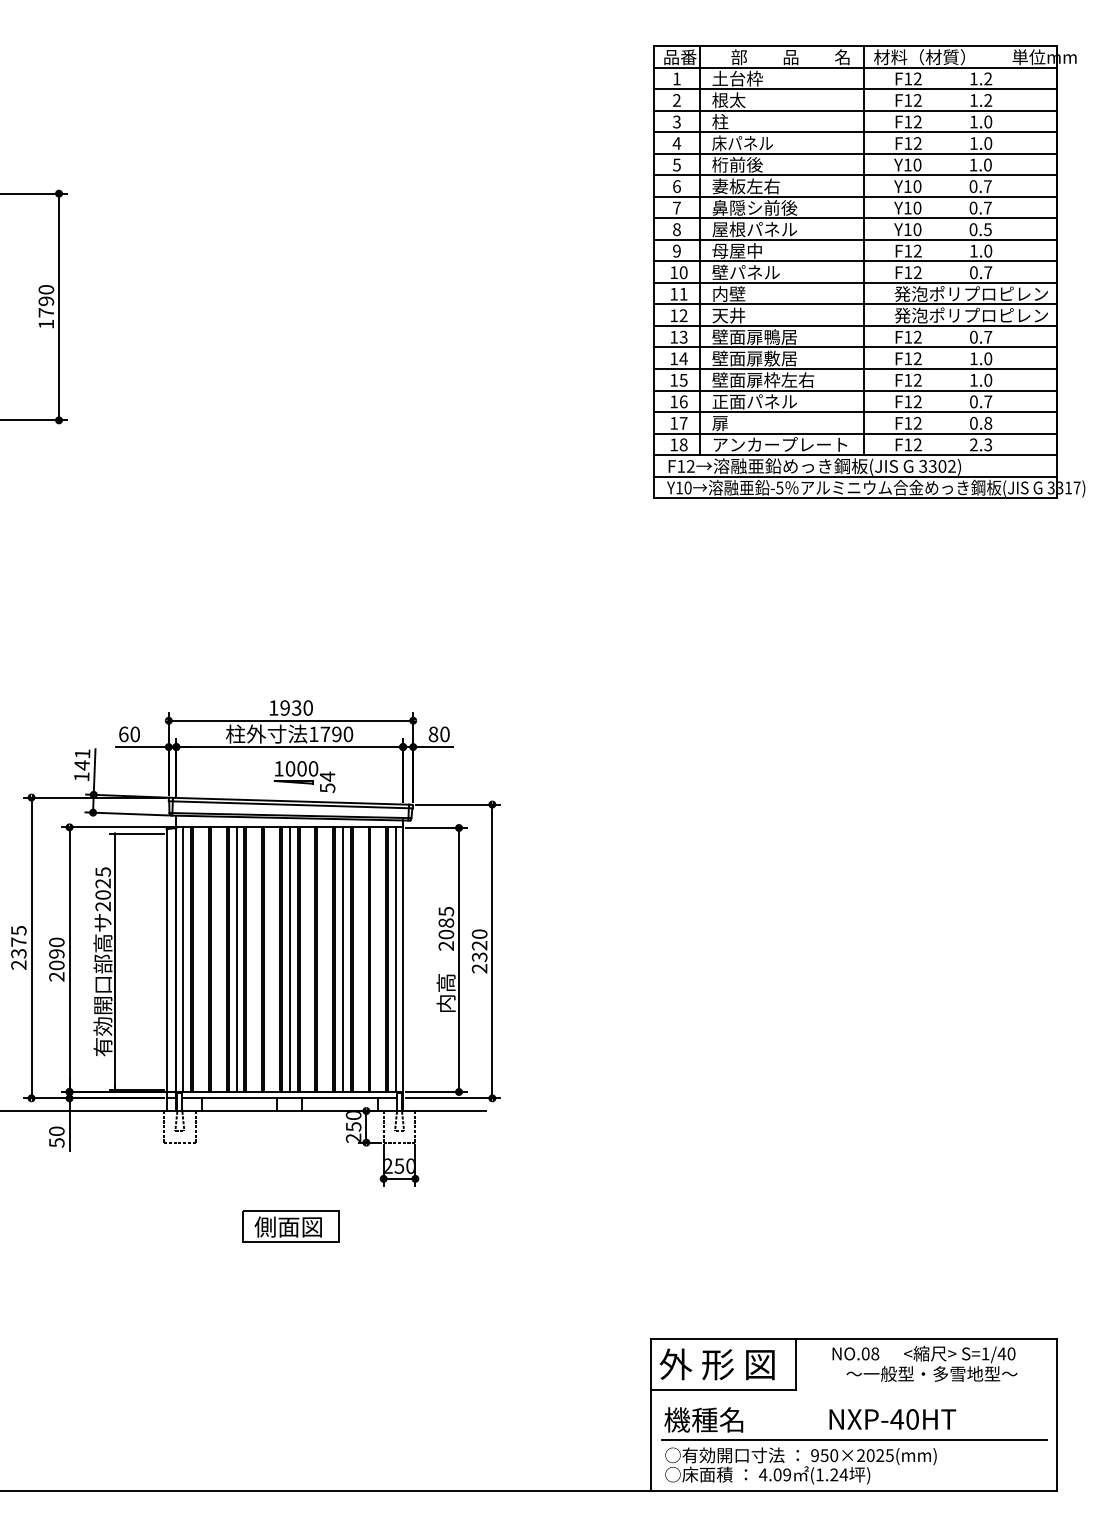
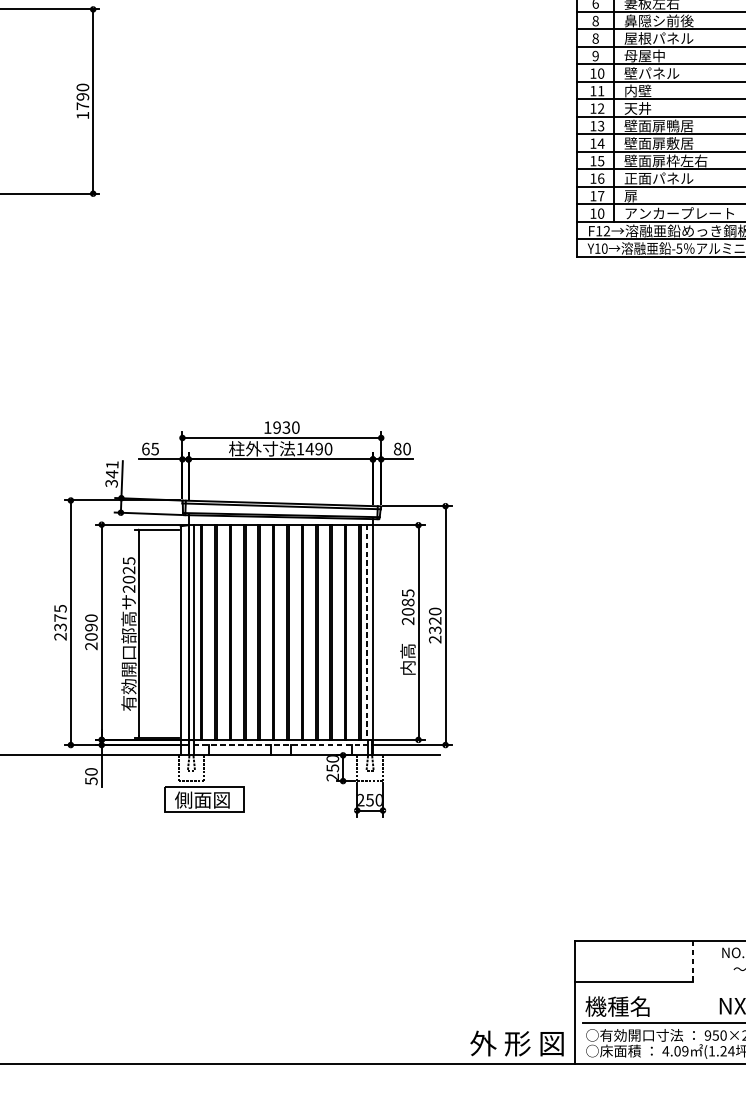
text: (676, 207) -> (595, 20), 7 -> 8
text: (683, 444) -> (601, 213), 18 -> 10
text: (325, 733) -> (309, 448), 1790 -> 1490
text: (134, 734) -> (154, 449), 60 -> 65
text: (81, 776) -> (111, 483), 141 -> 341
part: (304, 777) -> (292, 484), removed
line: (236, 959) -> (237, 632), removed
line: (289, 959) -> (280, 632), removed
line: (342, 959) -> (323, 632), removed
line: (396, 960) -> (367, 632), solid -> dashed
line: (290, 1098) -> (281, 745), solid -> dashed
part: (290, 1226) -> (204, 799), moved
text: (716, 1364) -> (516, 1043), moved
line: (796, 1364) -> (692, 961), solid -> dashed

